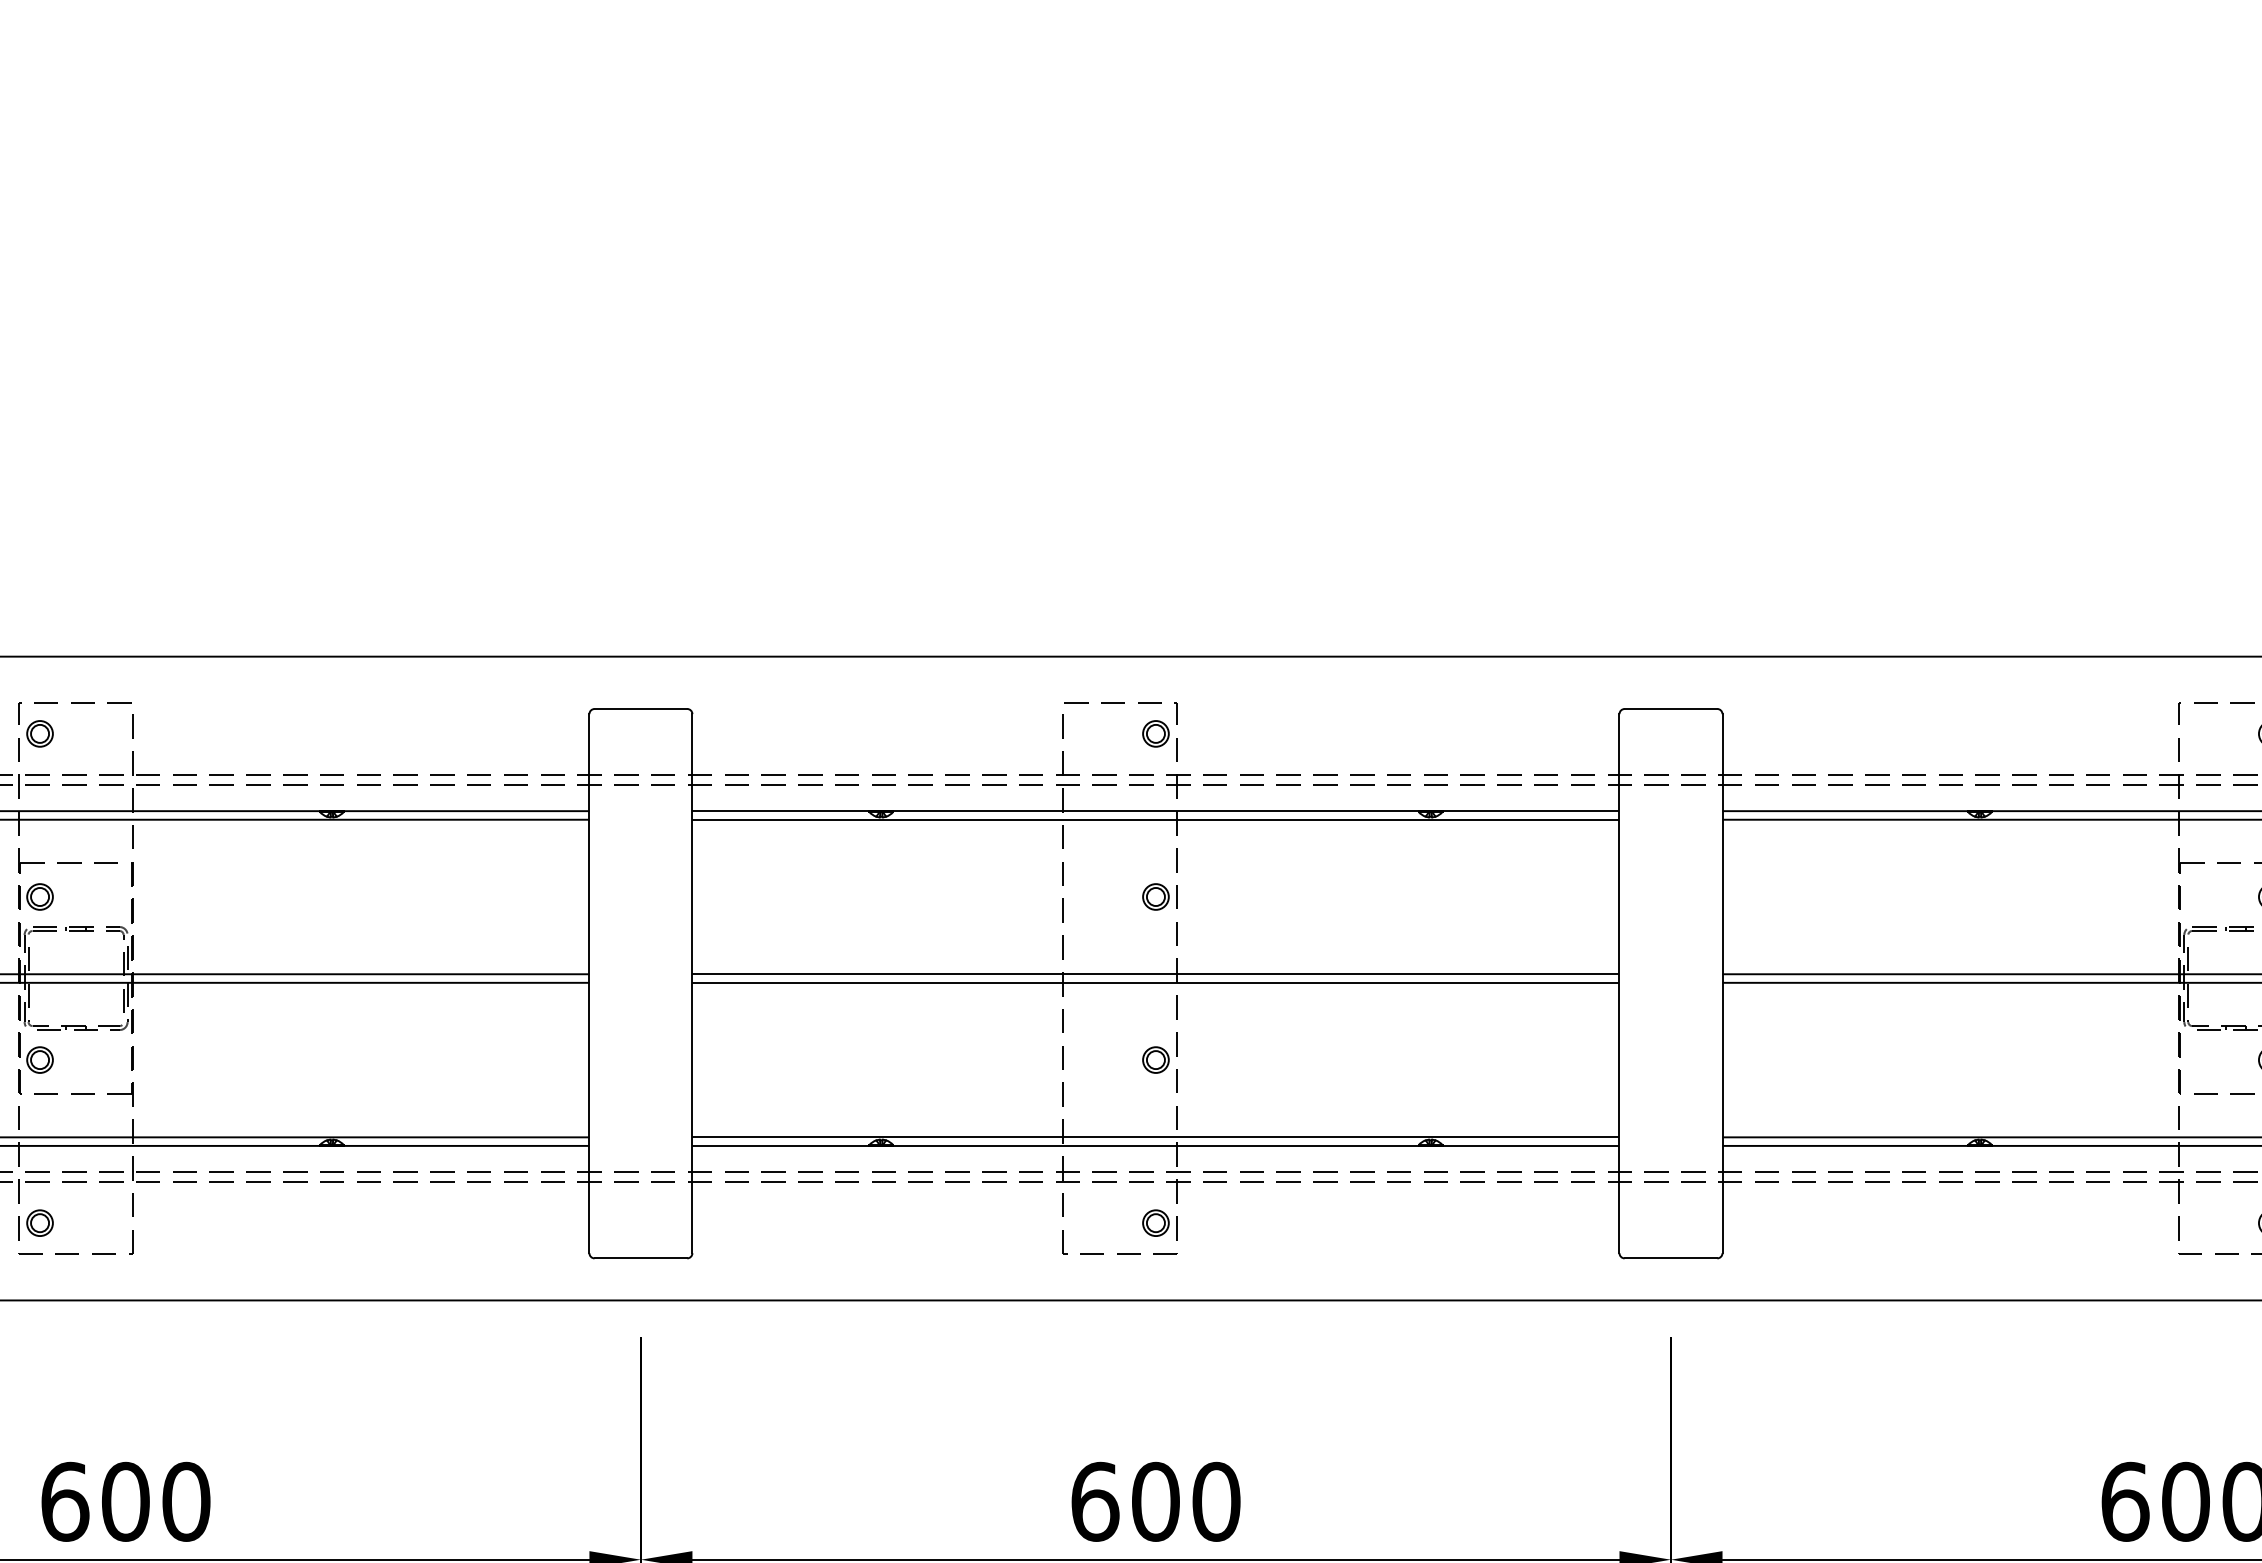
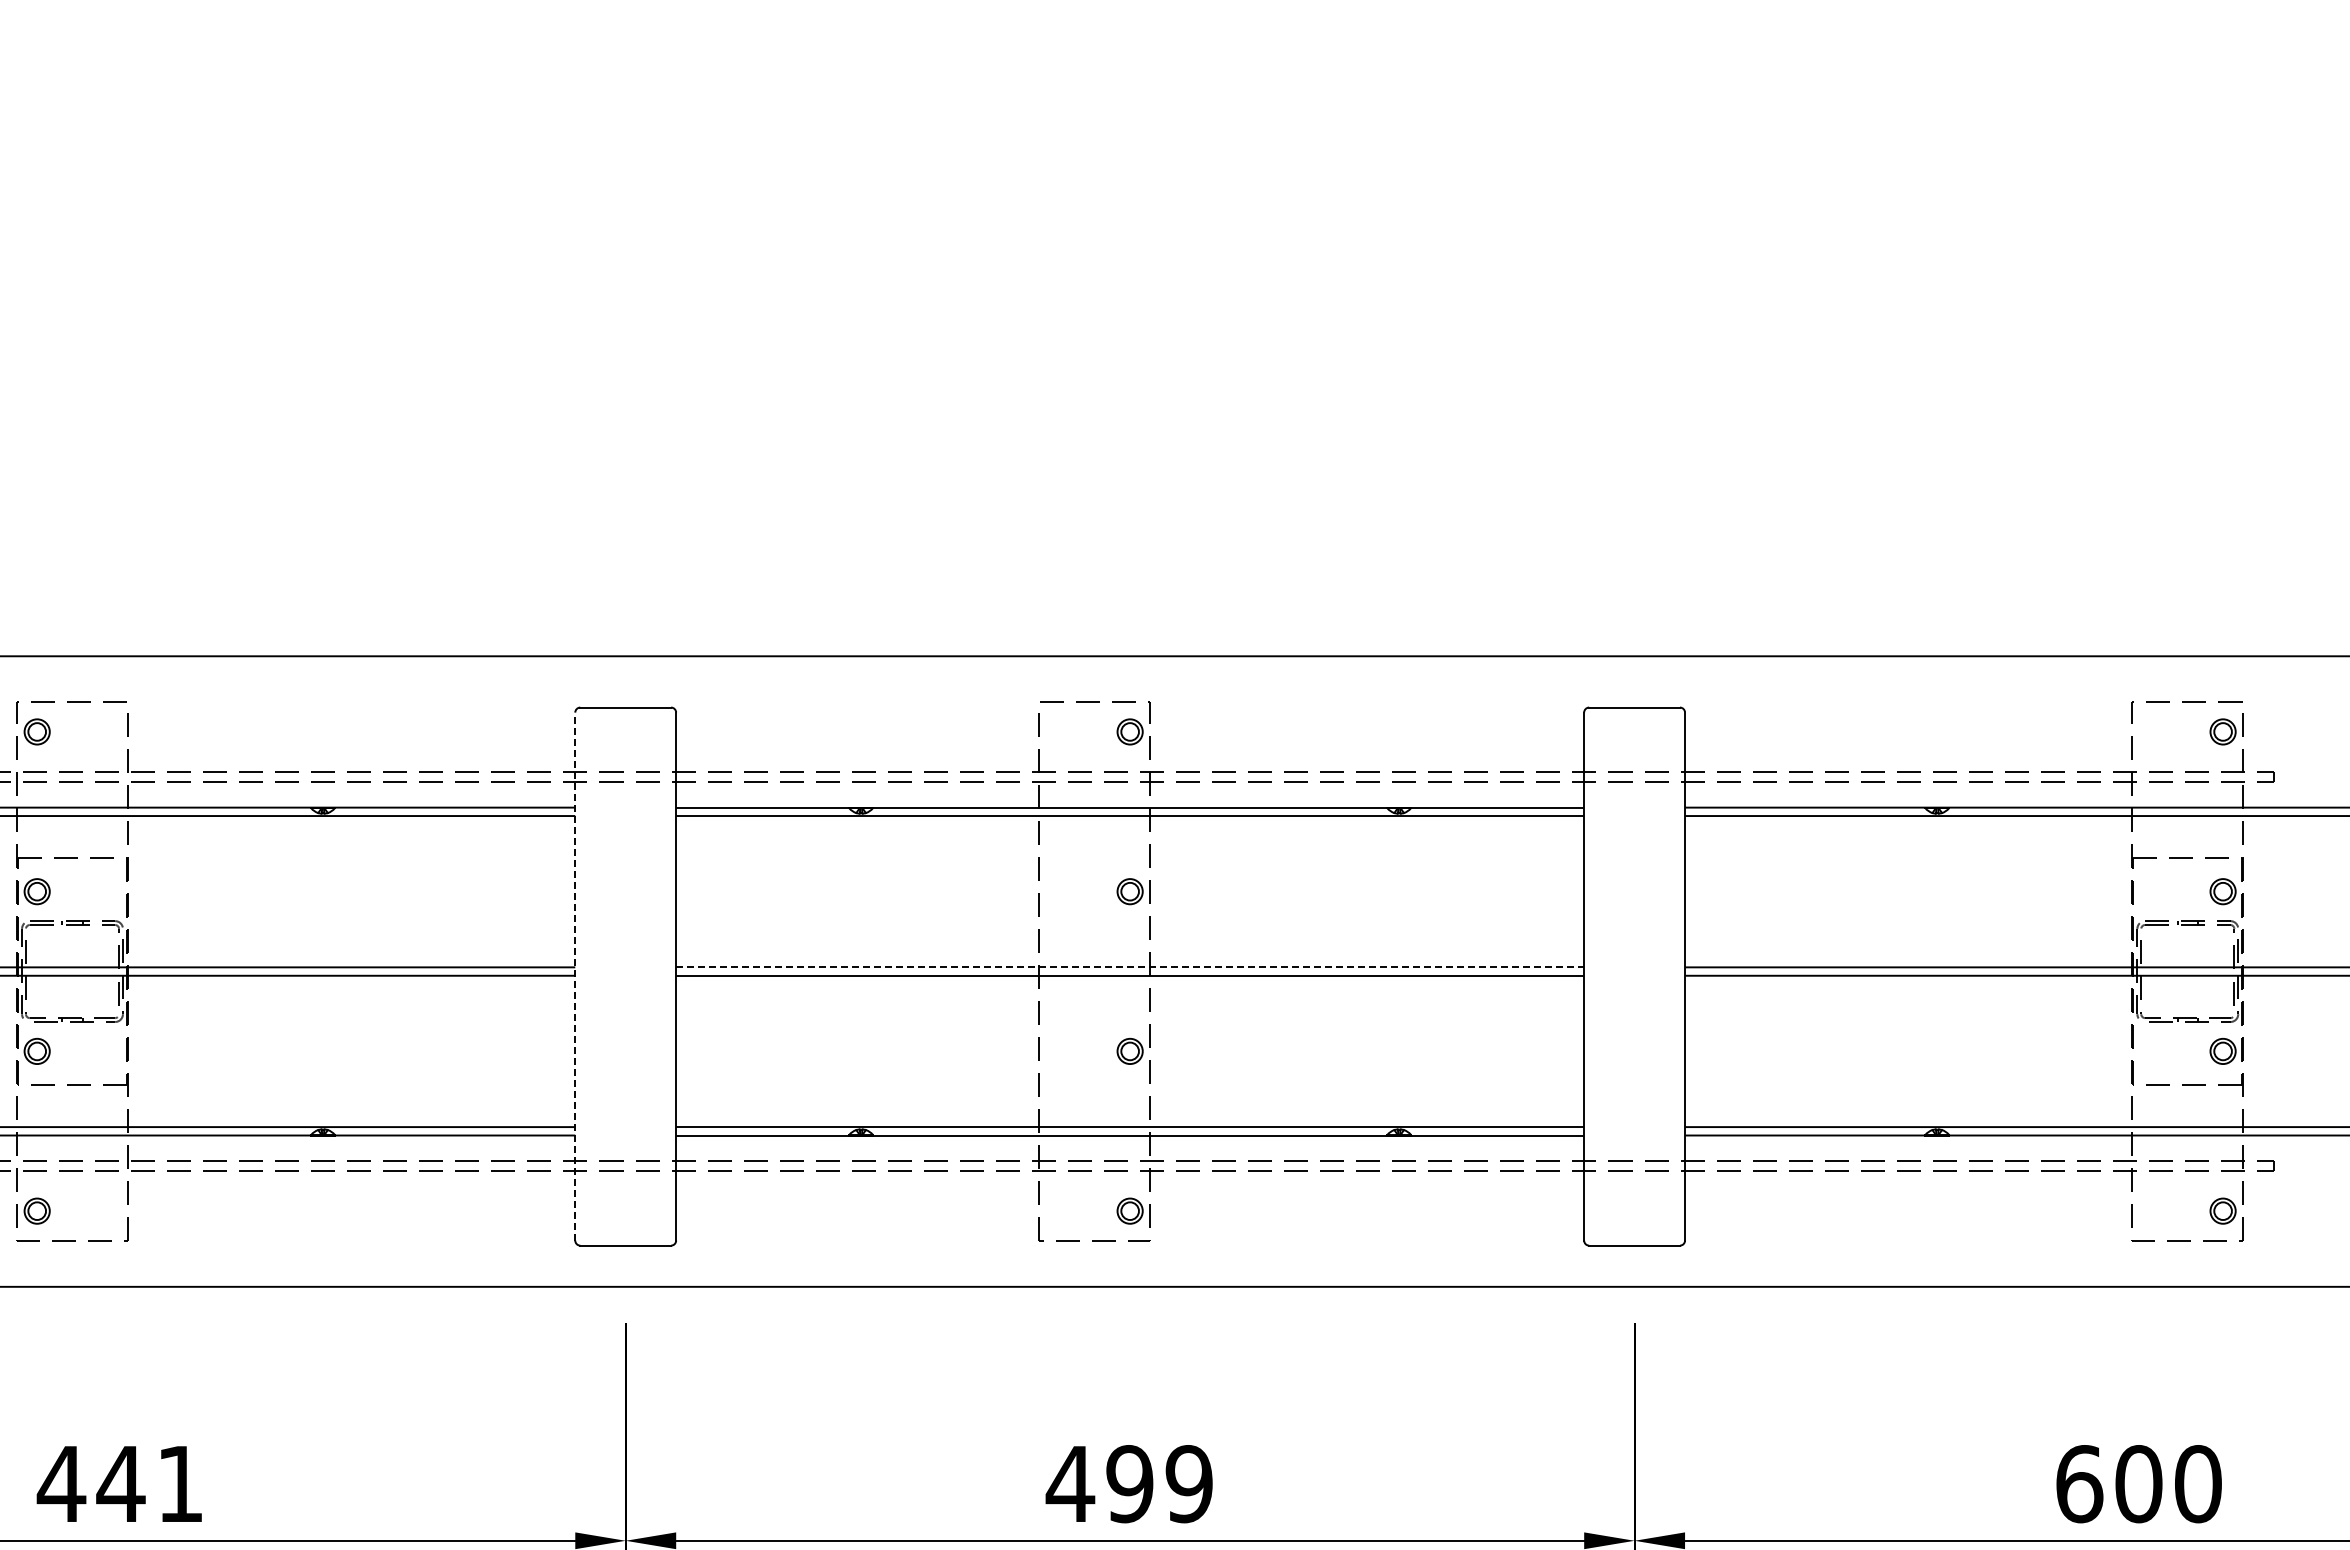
line: (1156, 974) -> (1130, 967), solid -> dashed
line: (589, 983) -> (575, 976), solid -> dashed
text: (125, 1502) -> (120, 1484), 600 -> 441
text: (1154, 1502) -> (1128, 1484), 600 -> 499

